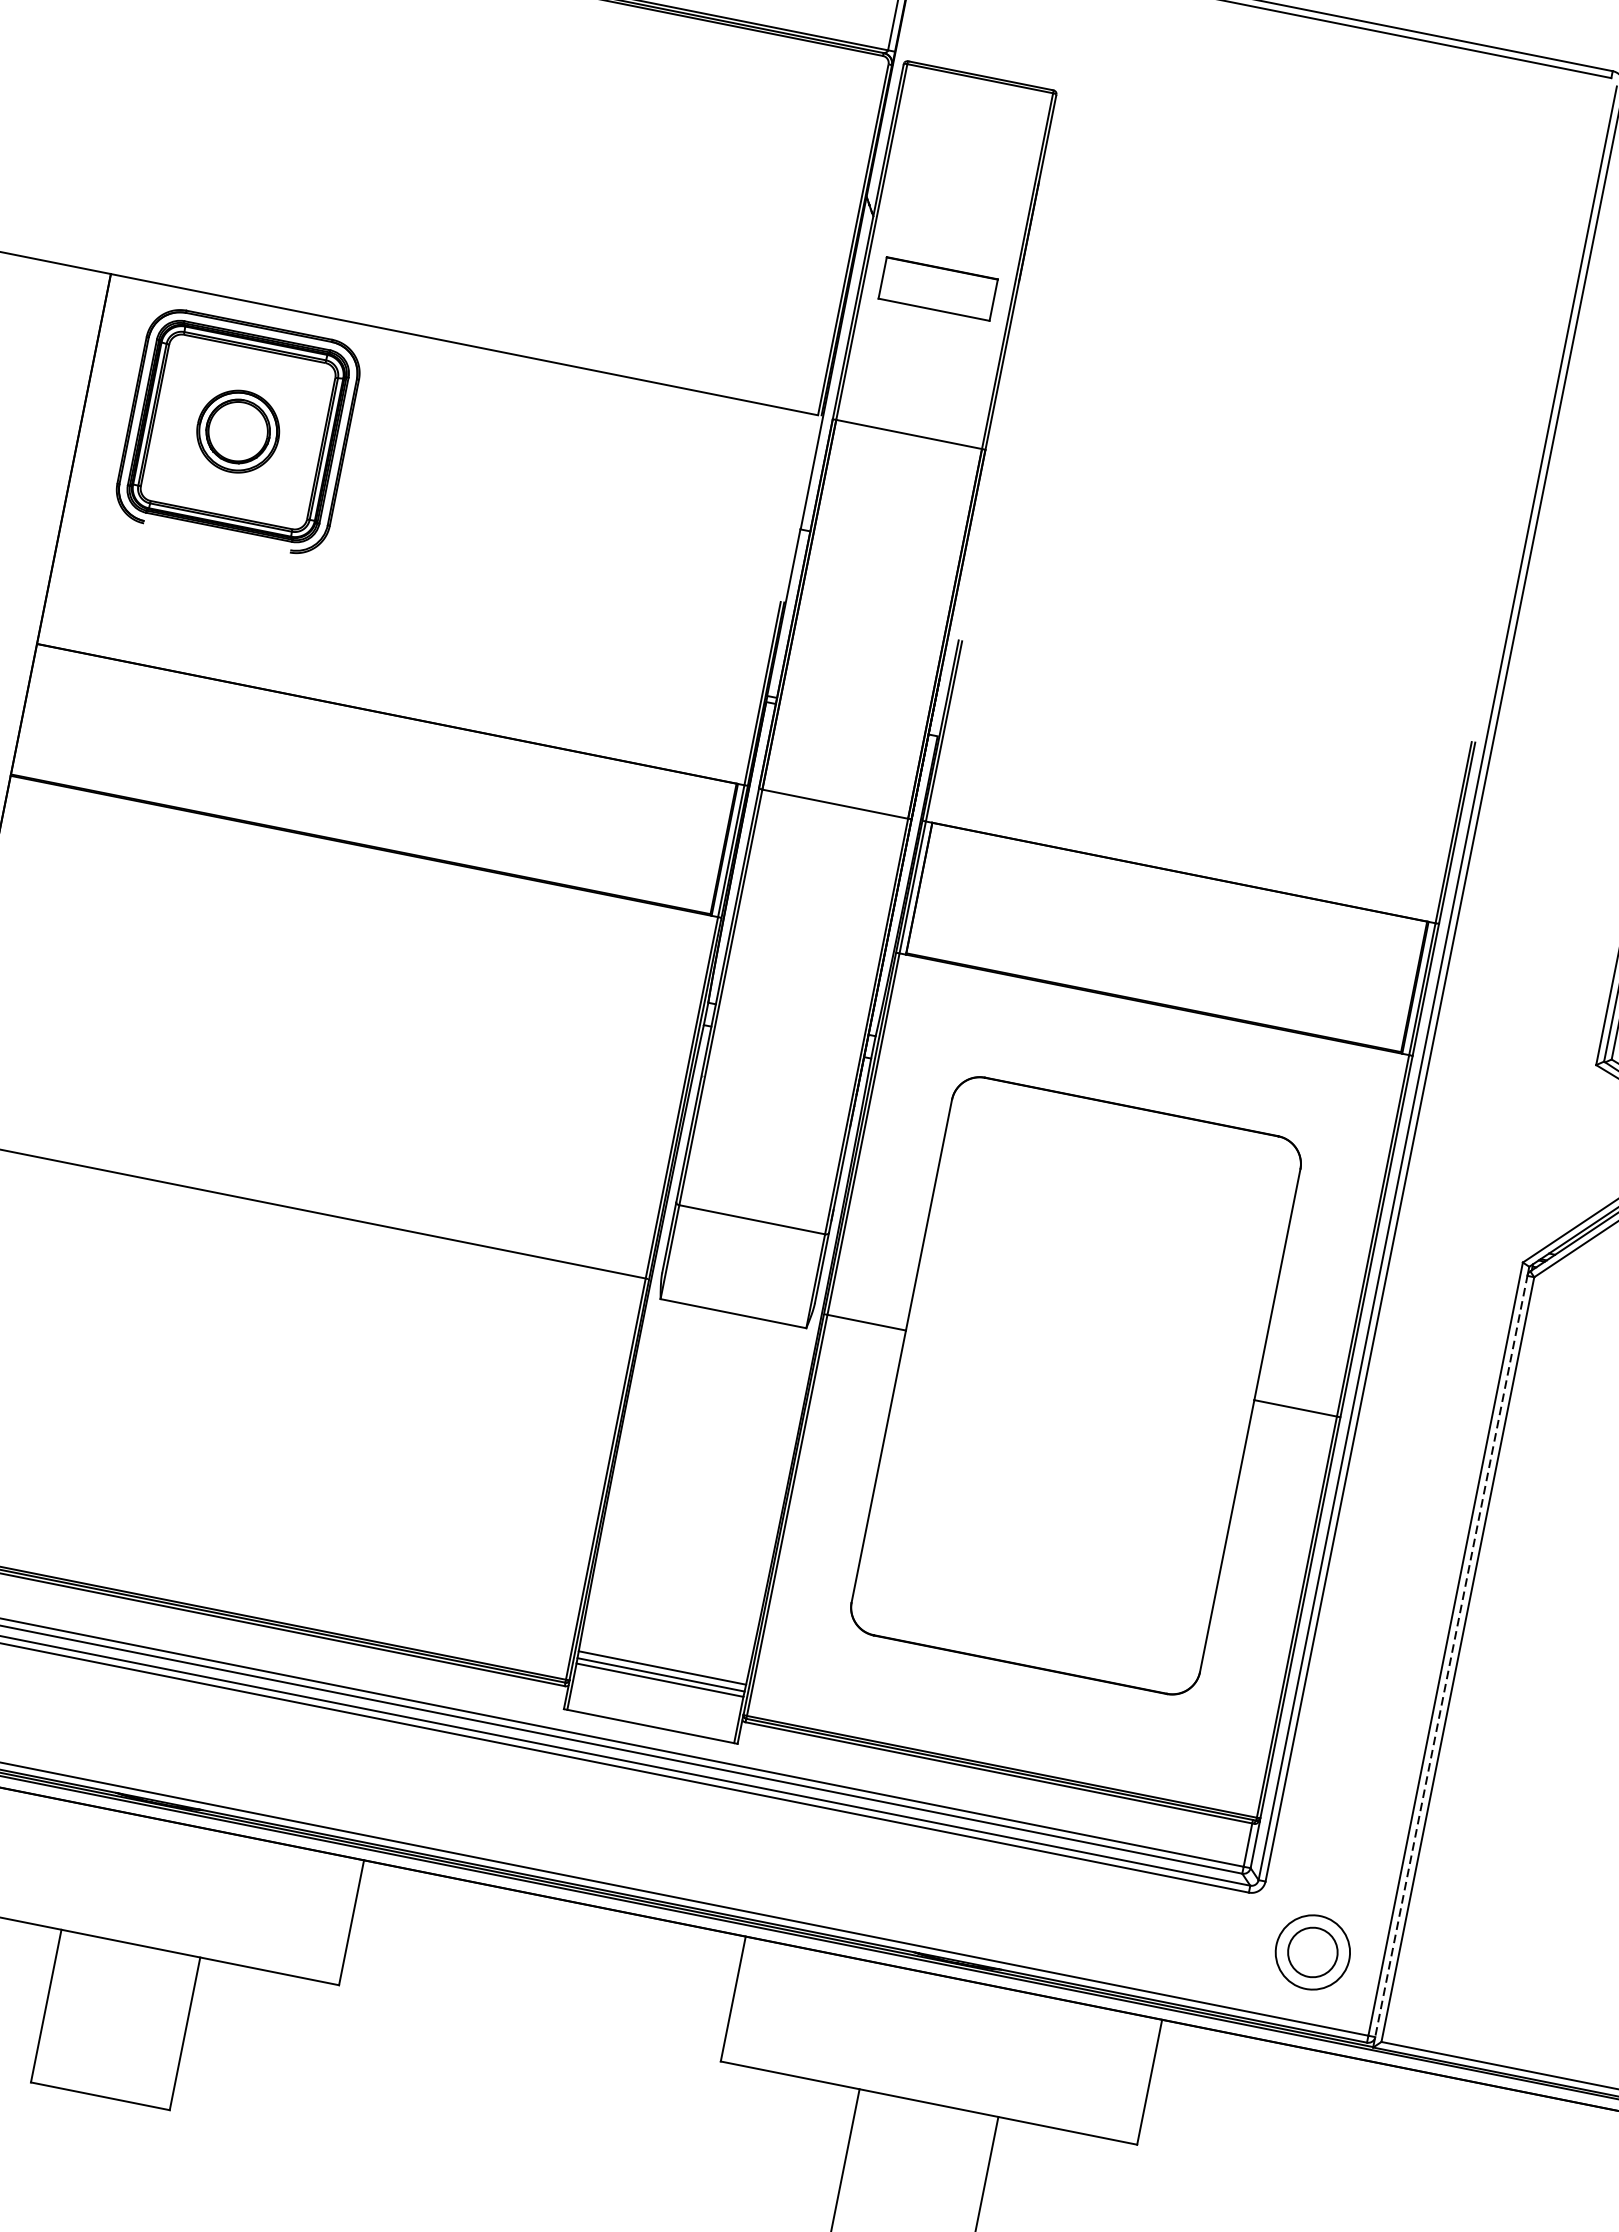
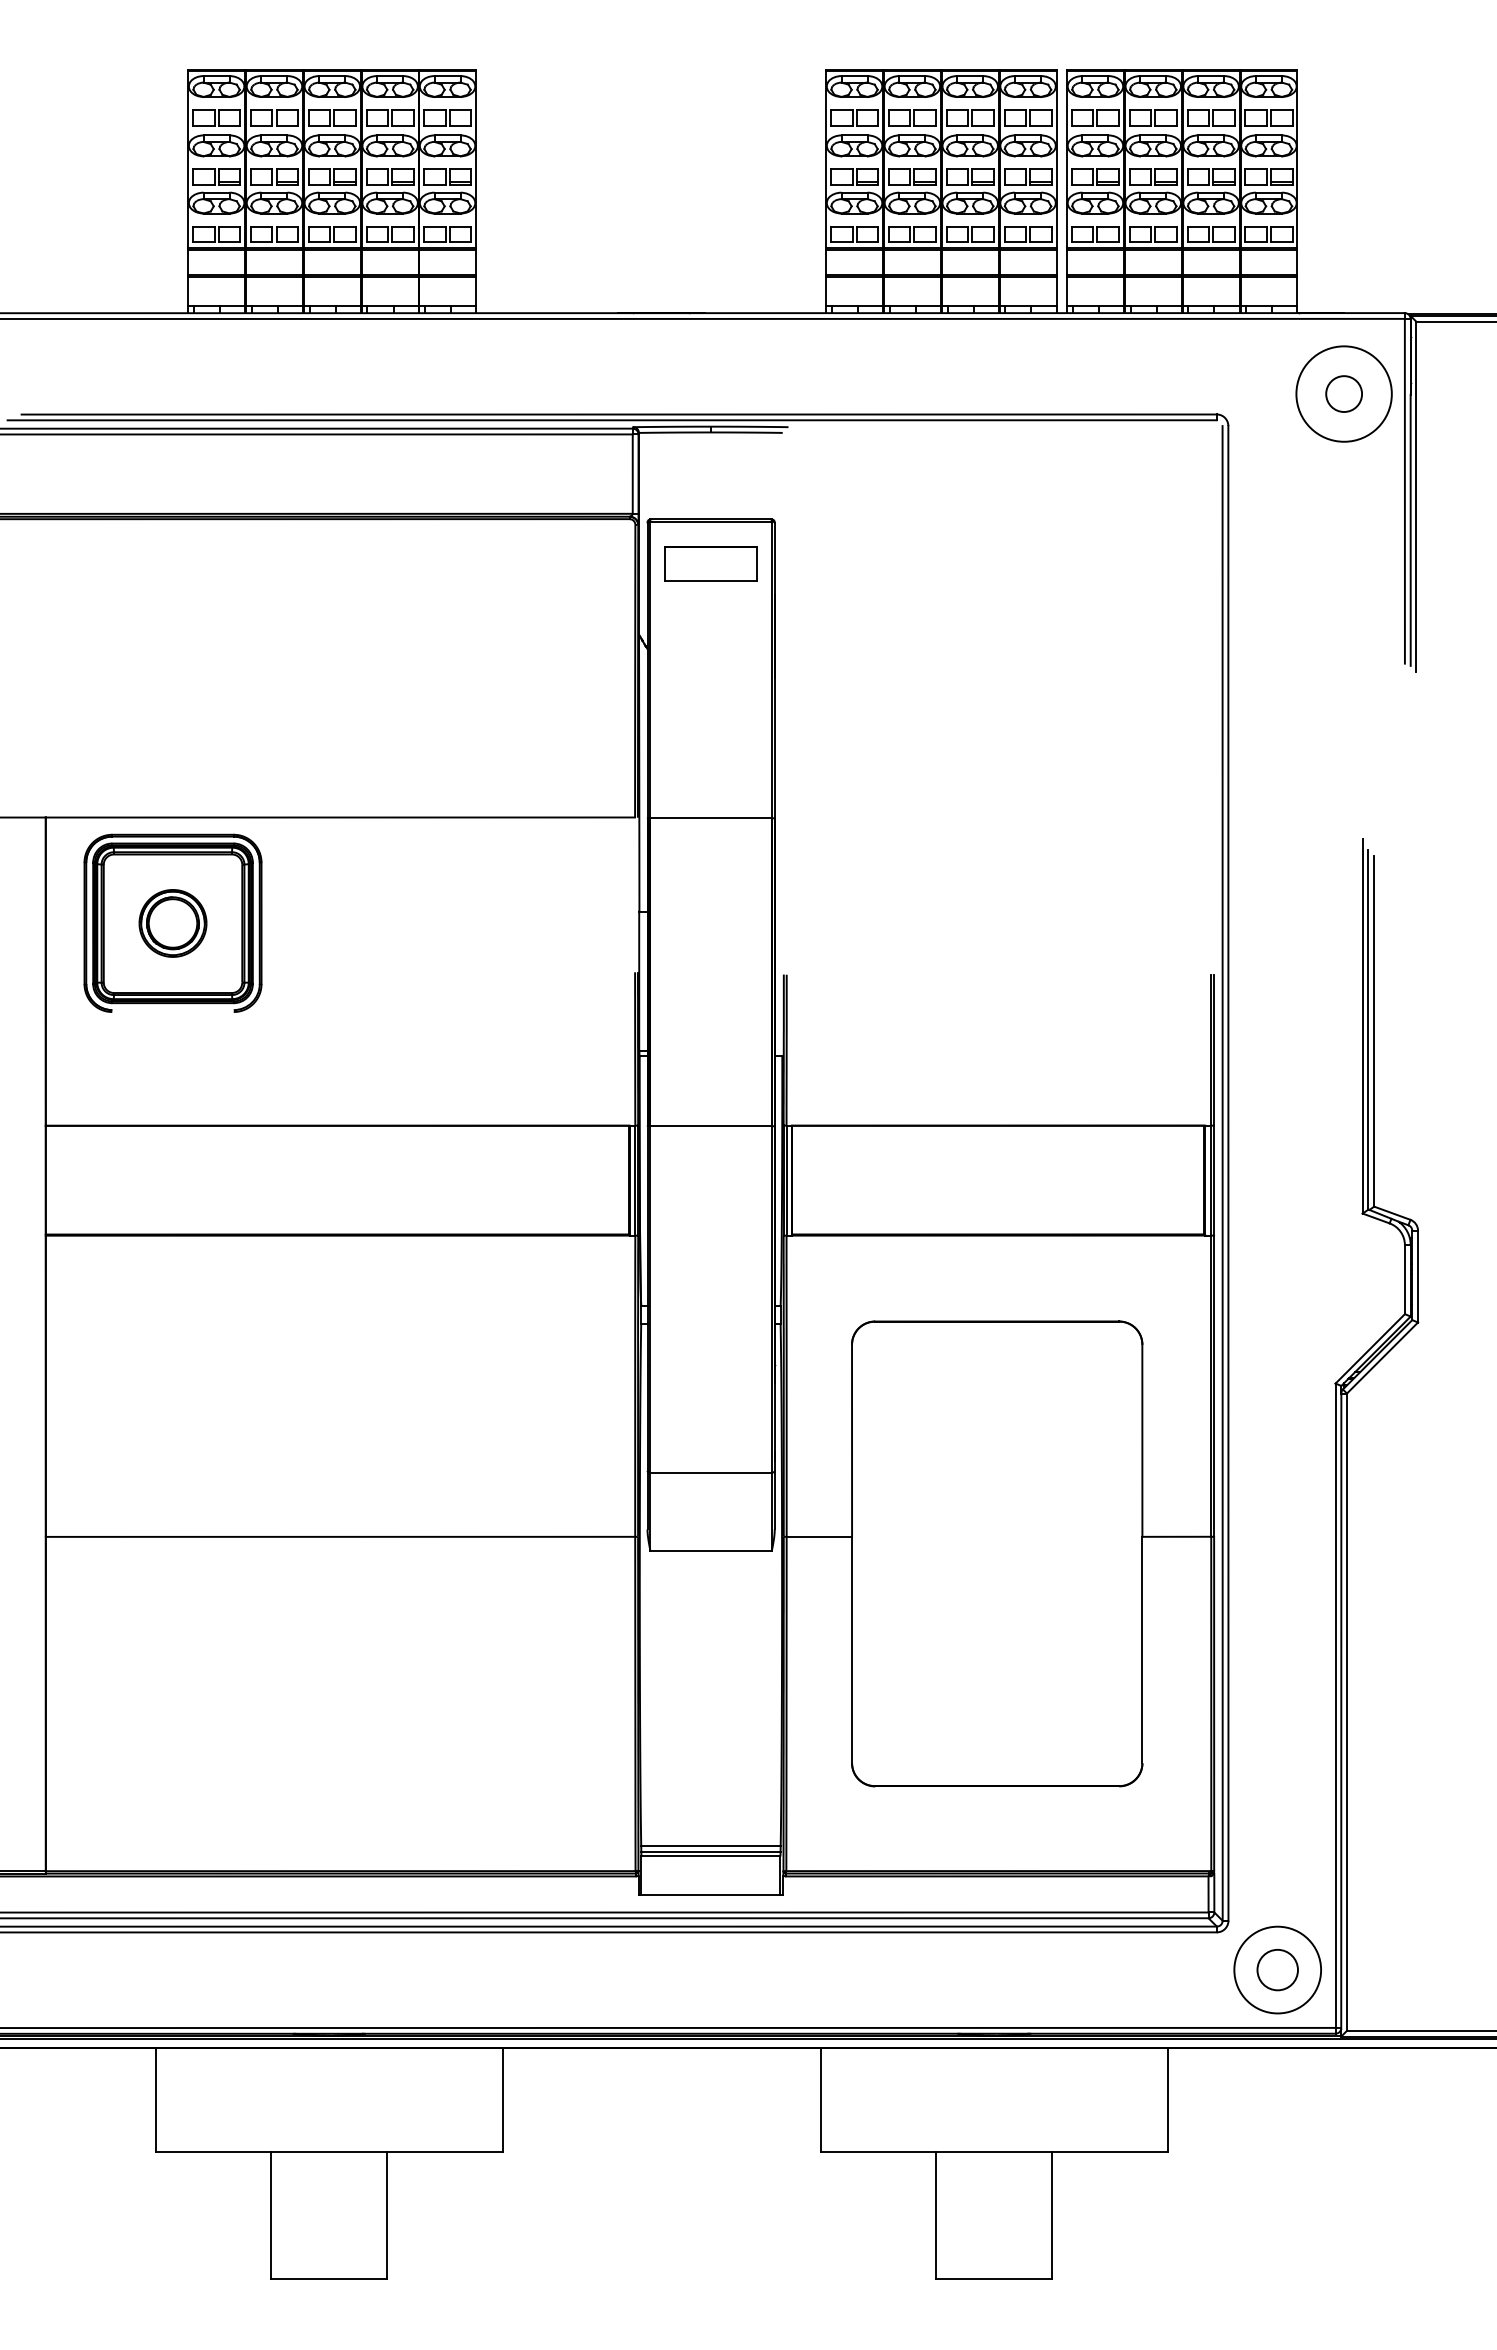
part: (937, 288) -> (710, 563), moved
line: (1451, 1657) -> (1341, 1711), dashed -> solid
circle: (1312, 1951) -> (1277, 1969), size x1.43

